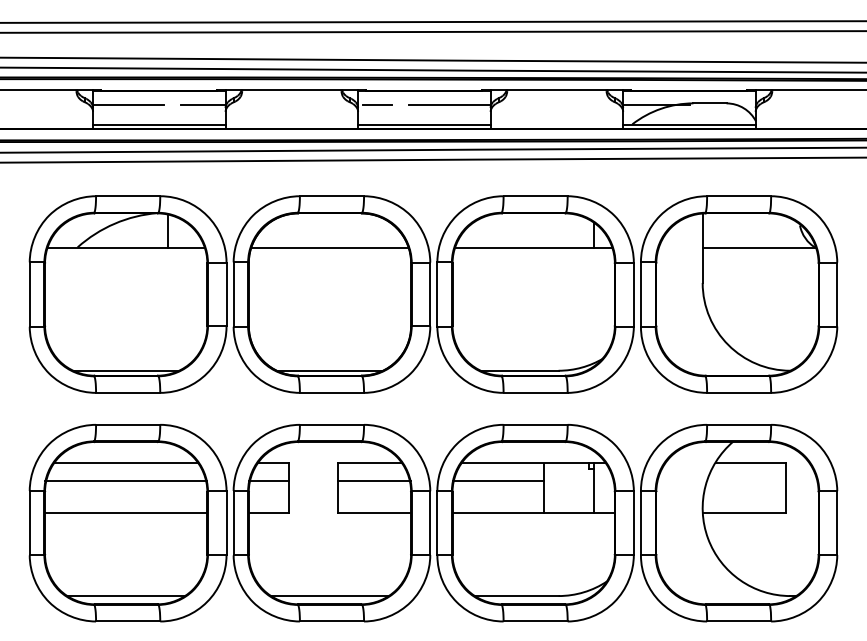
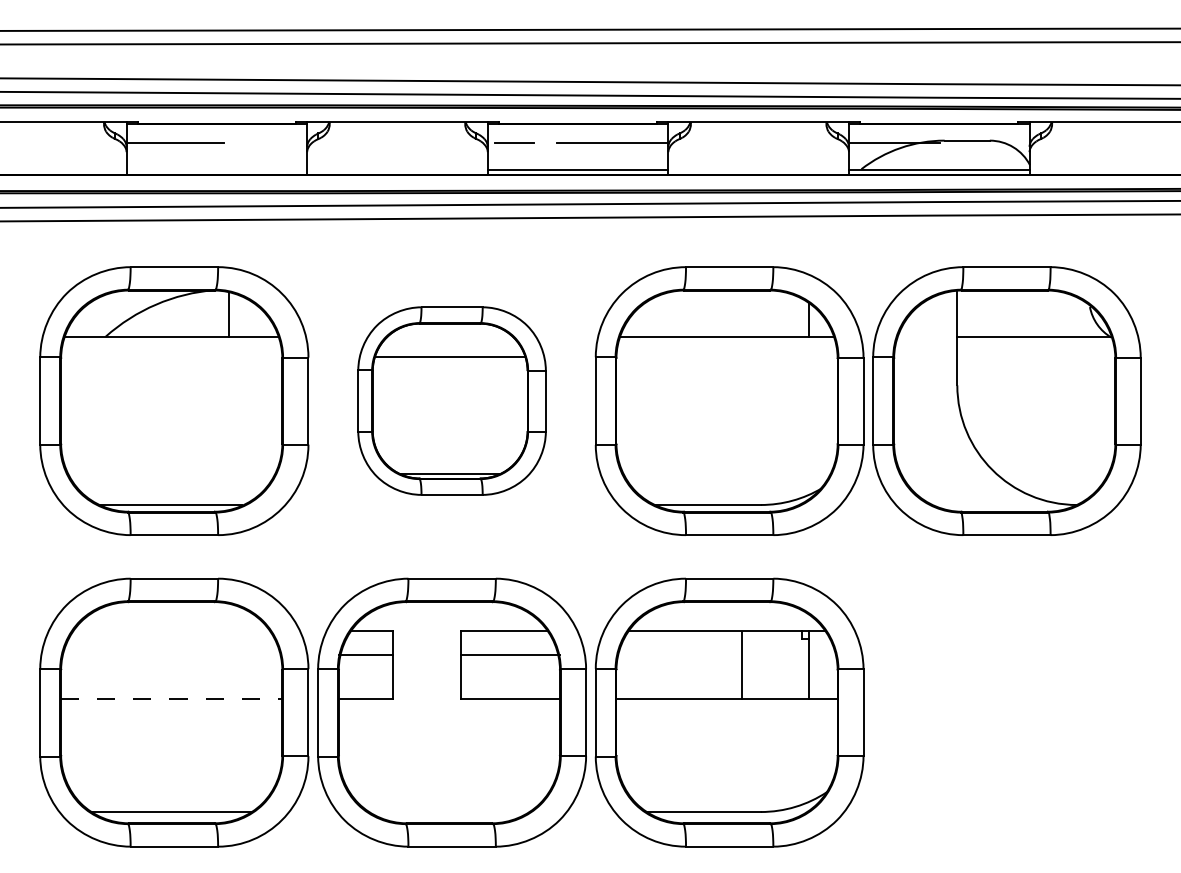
line: (203, 104) -> (276, 142), removed
line: (159, 124) -> (216, 169), removed
part: (331, 294) -> (451, 400), size x0.7
line: (126, 462) -> (171, 630), removed
line: (126, 481) -> (171, 655), removed
line: (498, 481) -> (678, 655), removed
line: (126, 512) -> (171, 698), solid -> dashed
part: (738, 523) -> (1006, 712), removed
line: (330, 596) -> (449, 812), removed

